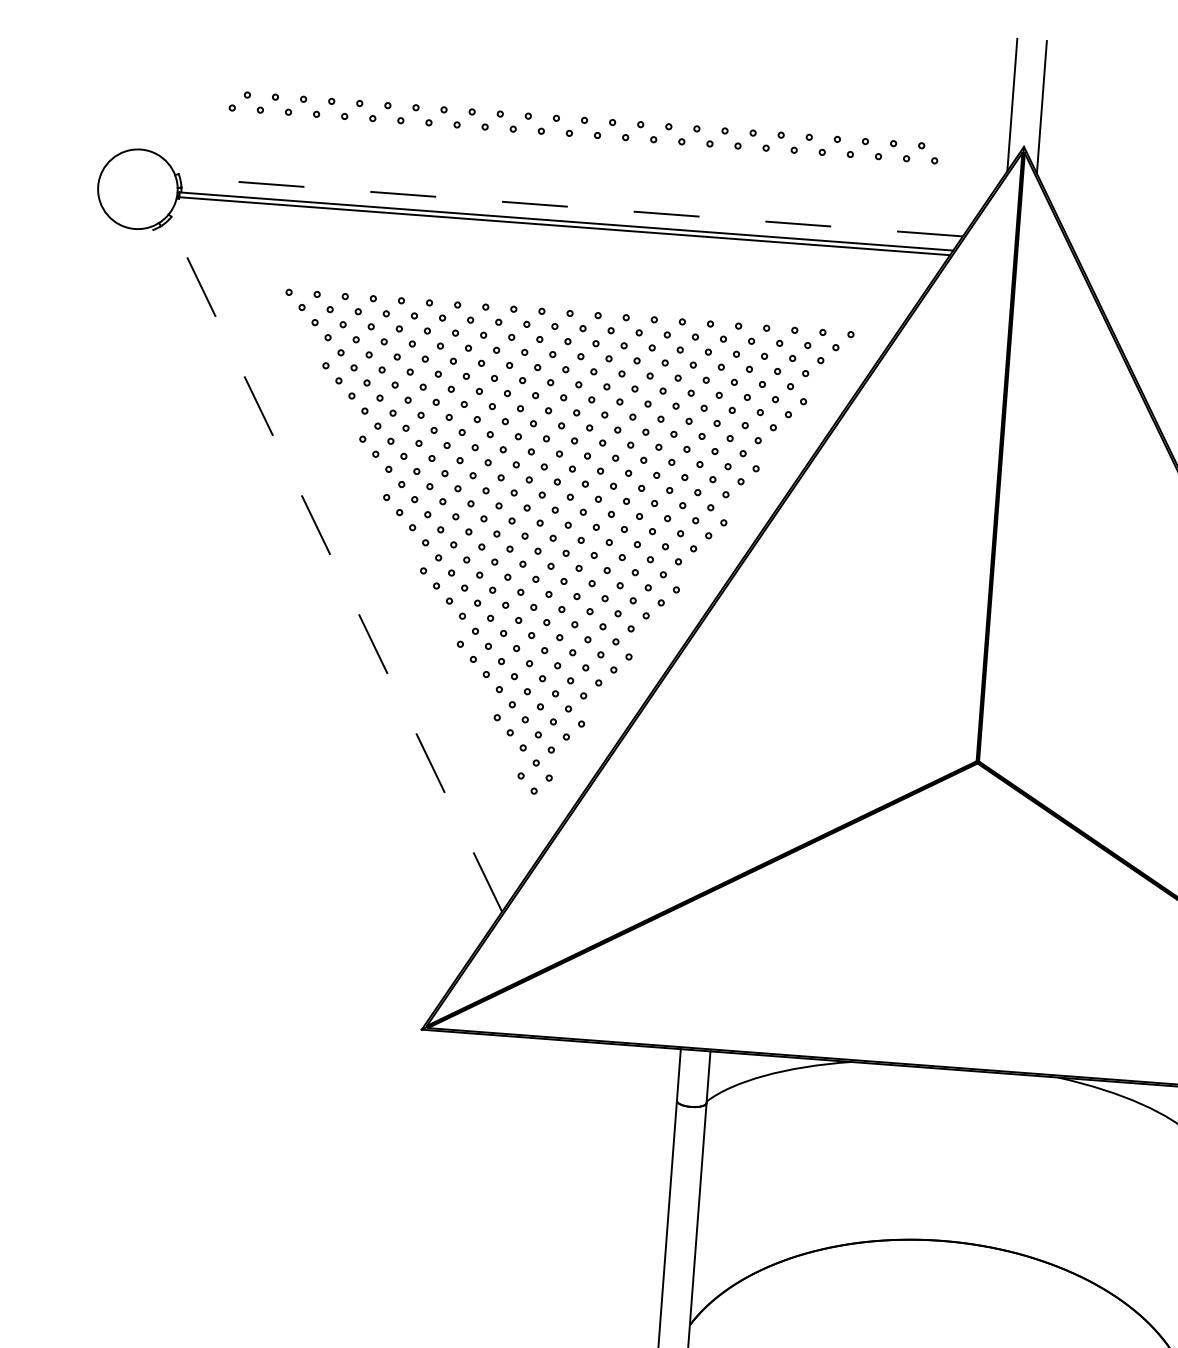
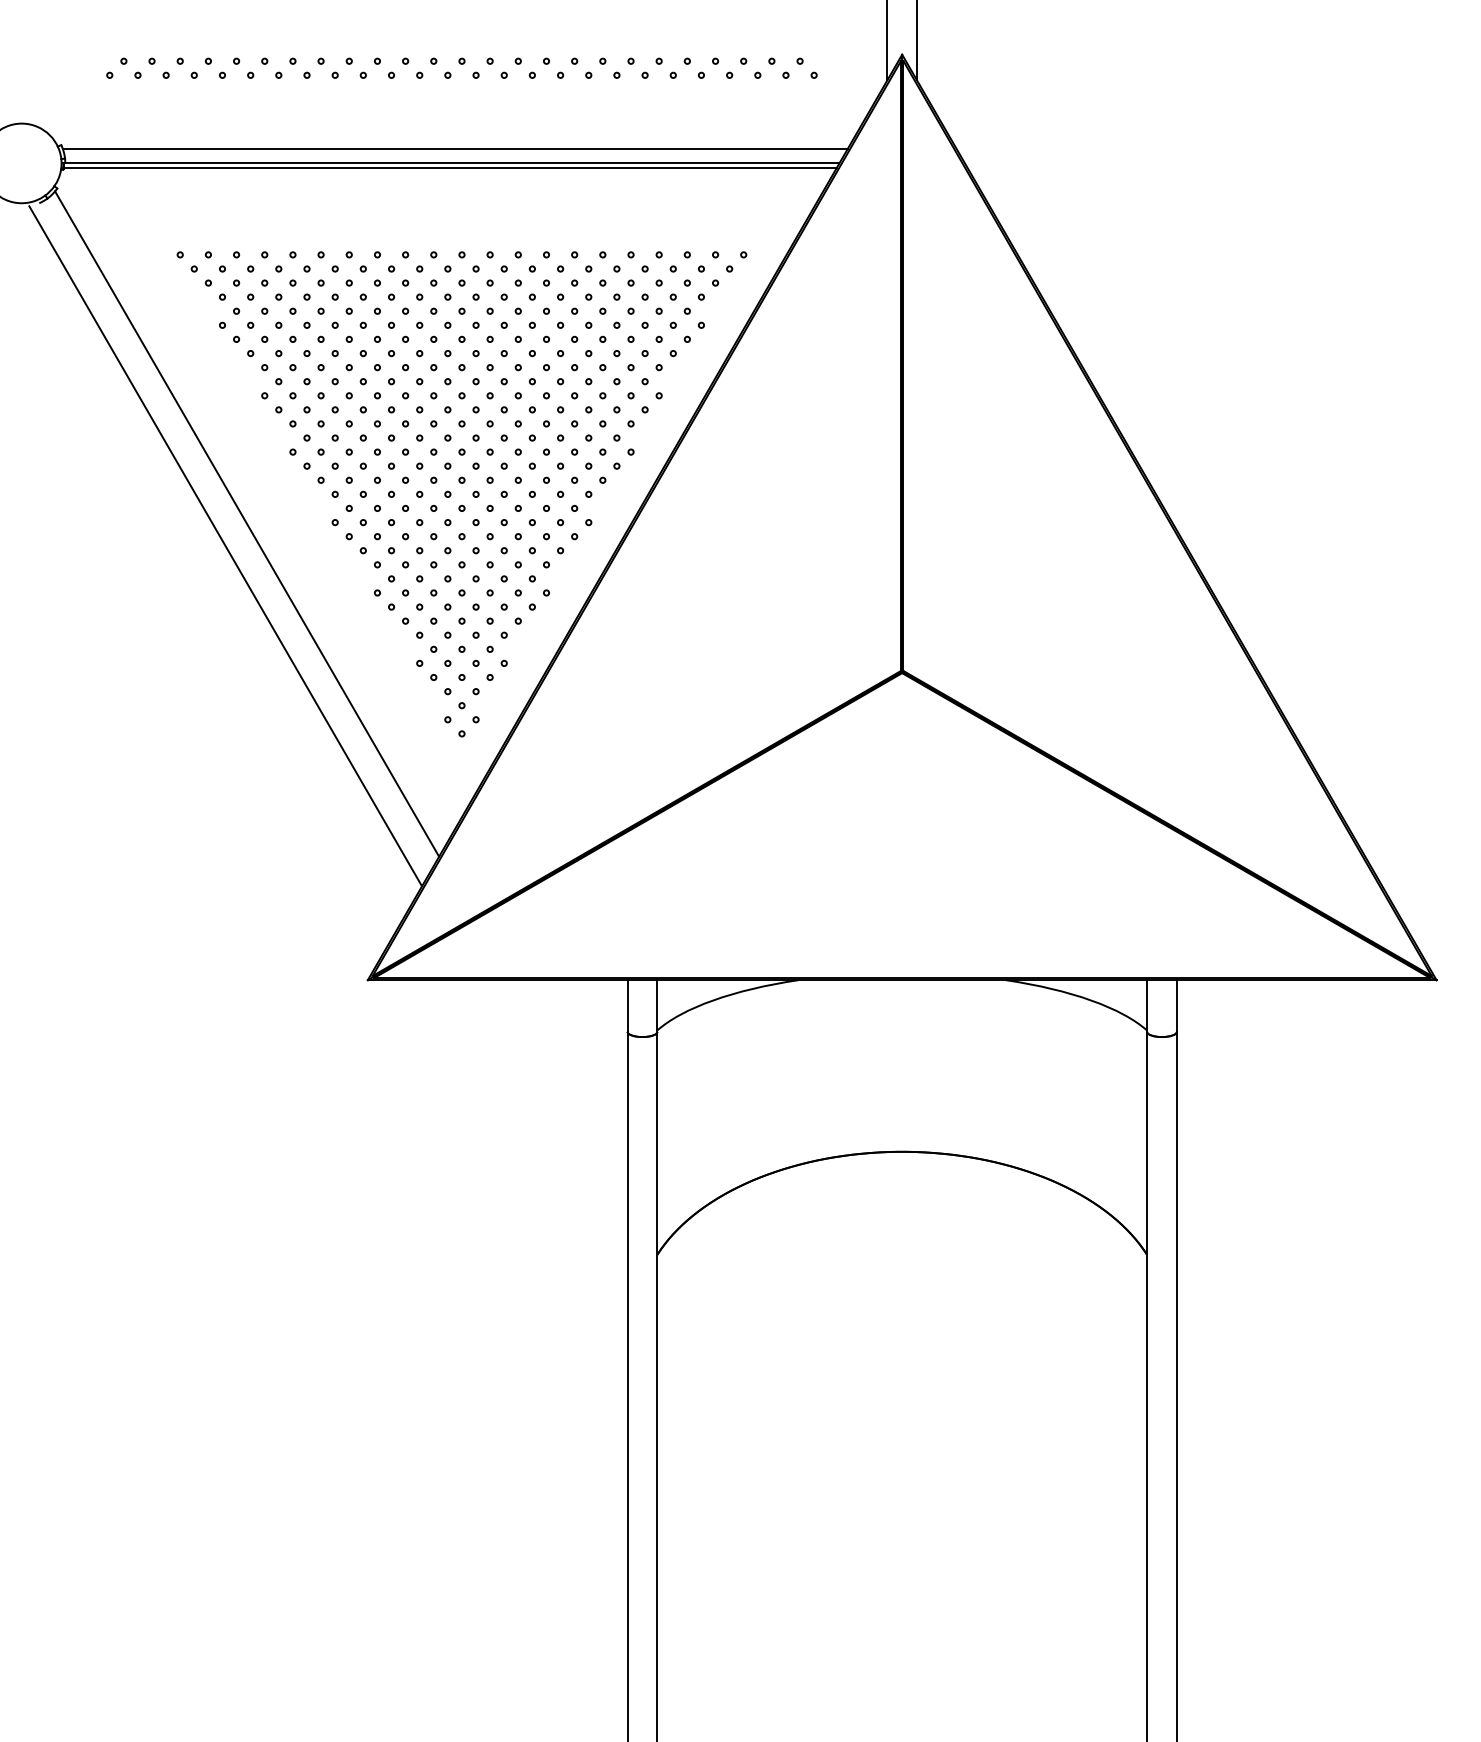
line: (571, 206) -> (455, 148), dashed -> solid
line: (335, 565) -> (246, 523), dashed -> solid
line: (312, 586) -> (225, 546), added

